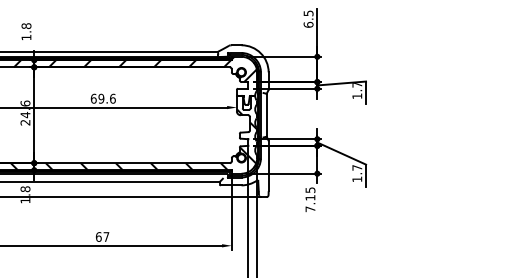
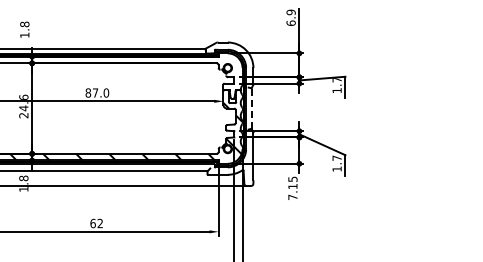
text: (307, 13) -> (290, 12), 6.5 -> 6.9
hatch: (135, 69) -> (127, 65), removed
text: (103, 98) -> (97, 92), 69.6 -> 87.0
line: (266, 115) -> (251, 108), solid -> dashed
text: (105, 236) -> (99, 223), 67 -> 62

